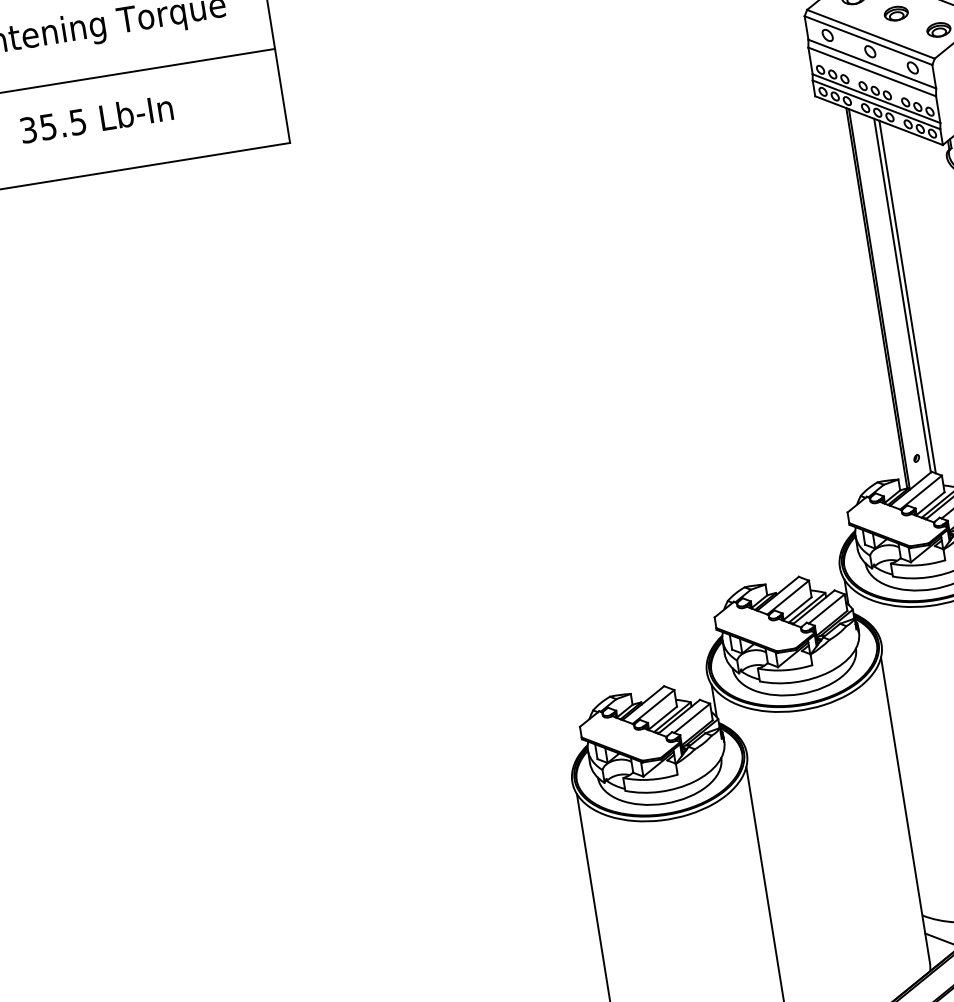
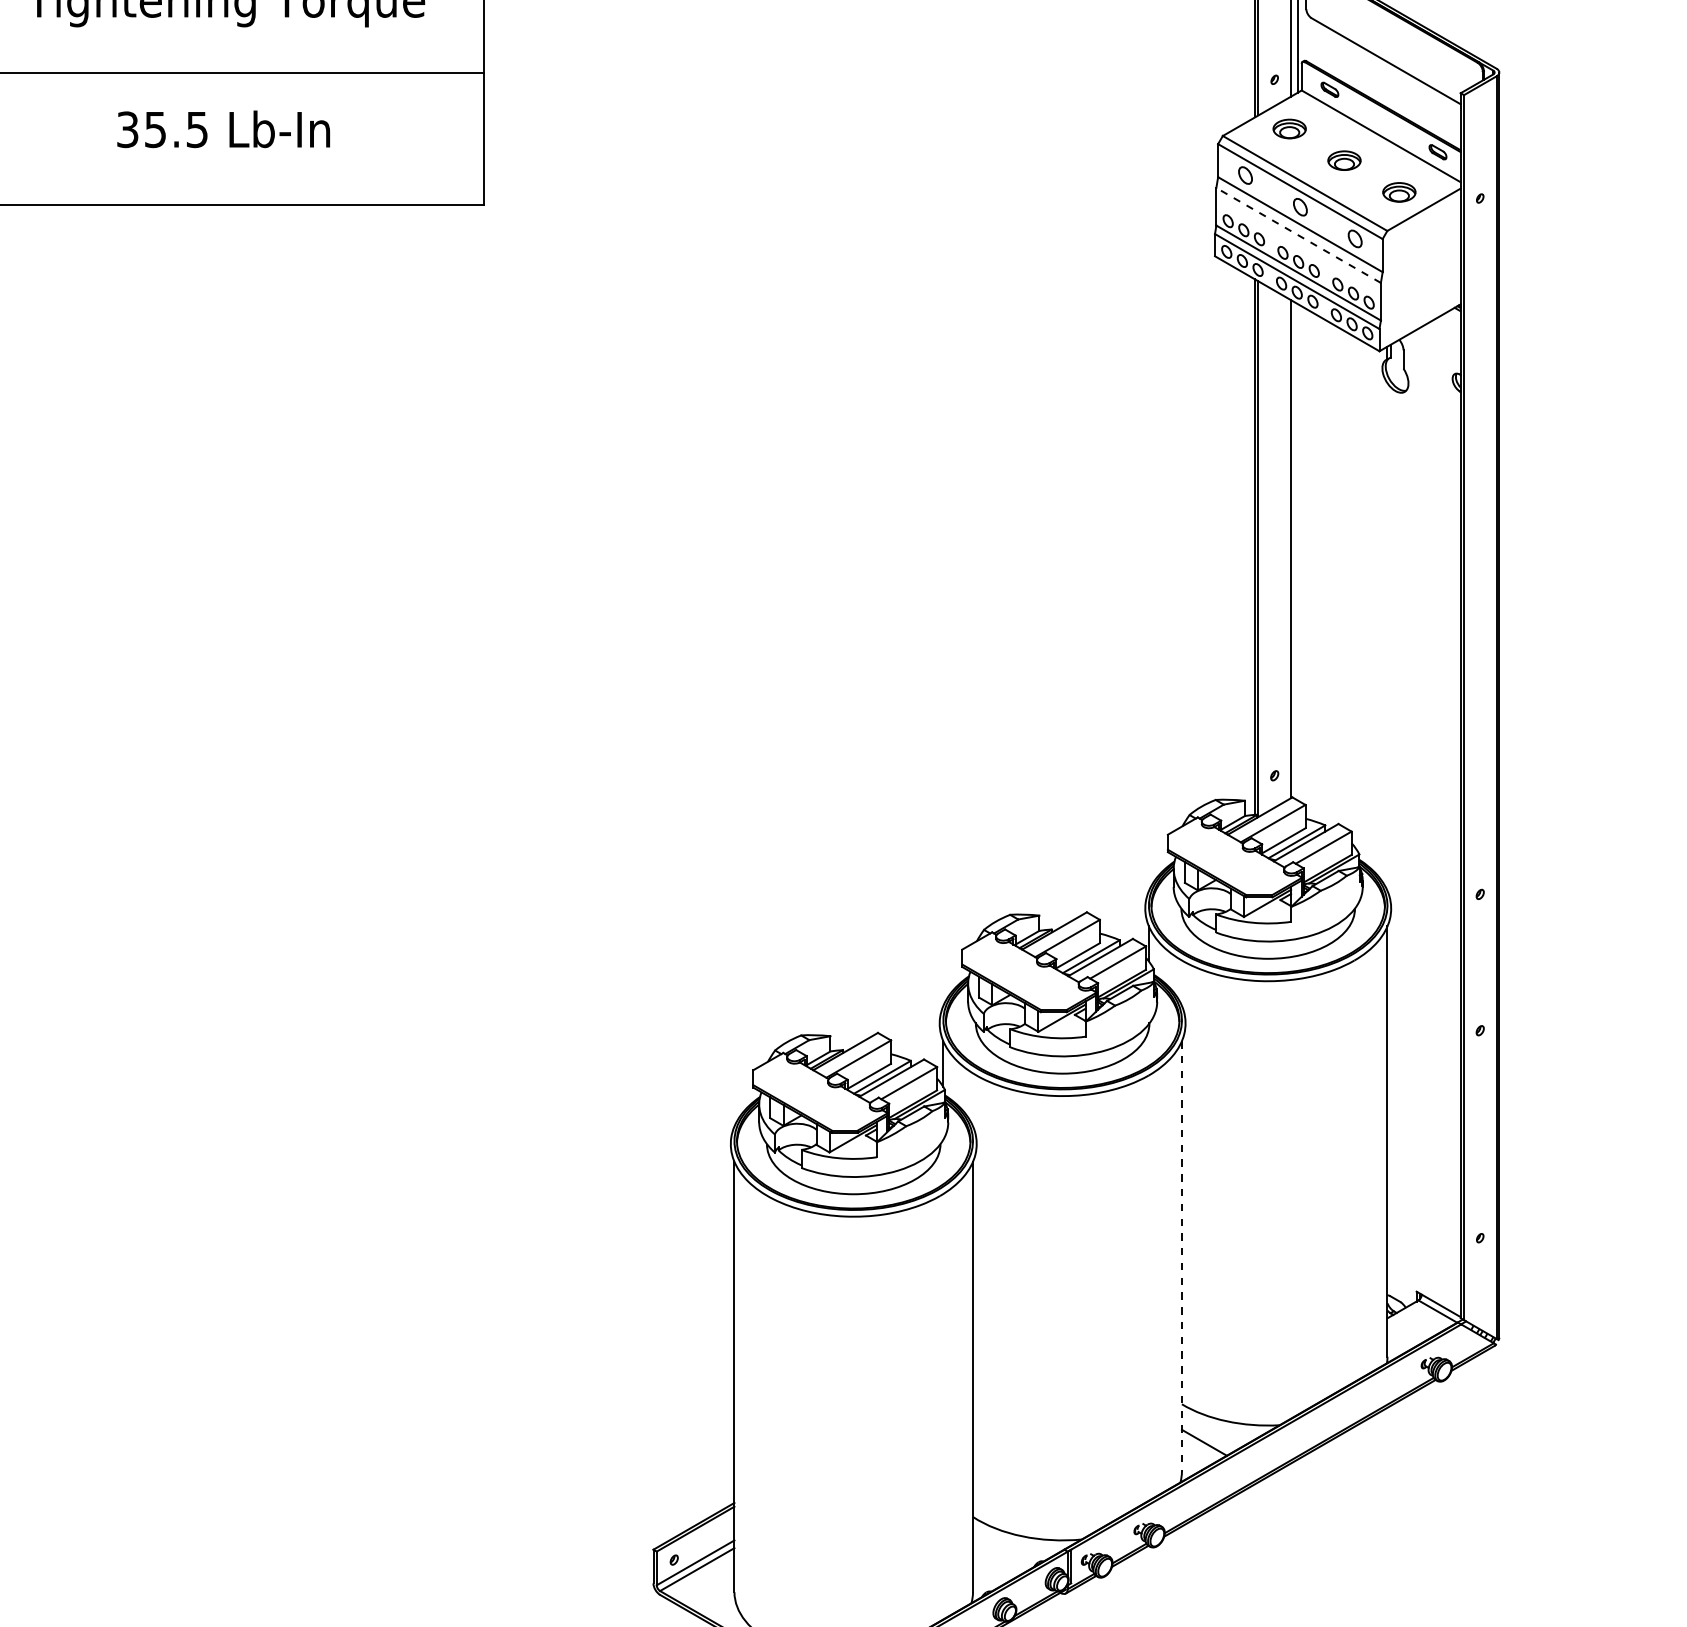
line: (872, 72) -> (1298, 235), solid -> dashed
line: (907, 297) -> (1297, 552), removed
line: (905, 810) -> (1181, 1256), solid -> dashed

